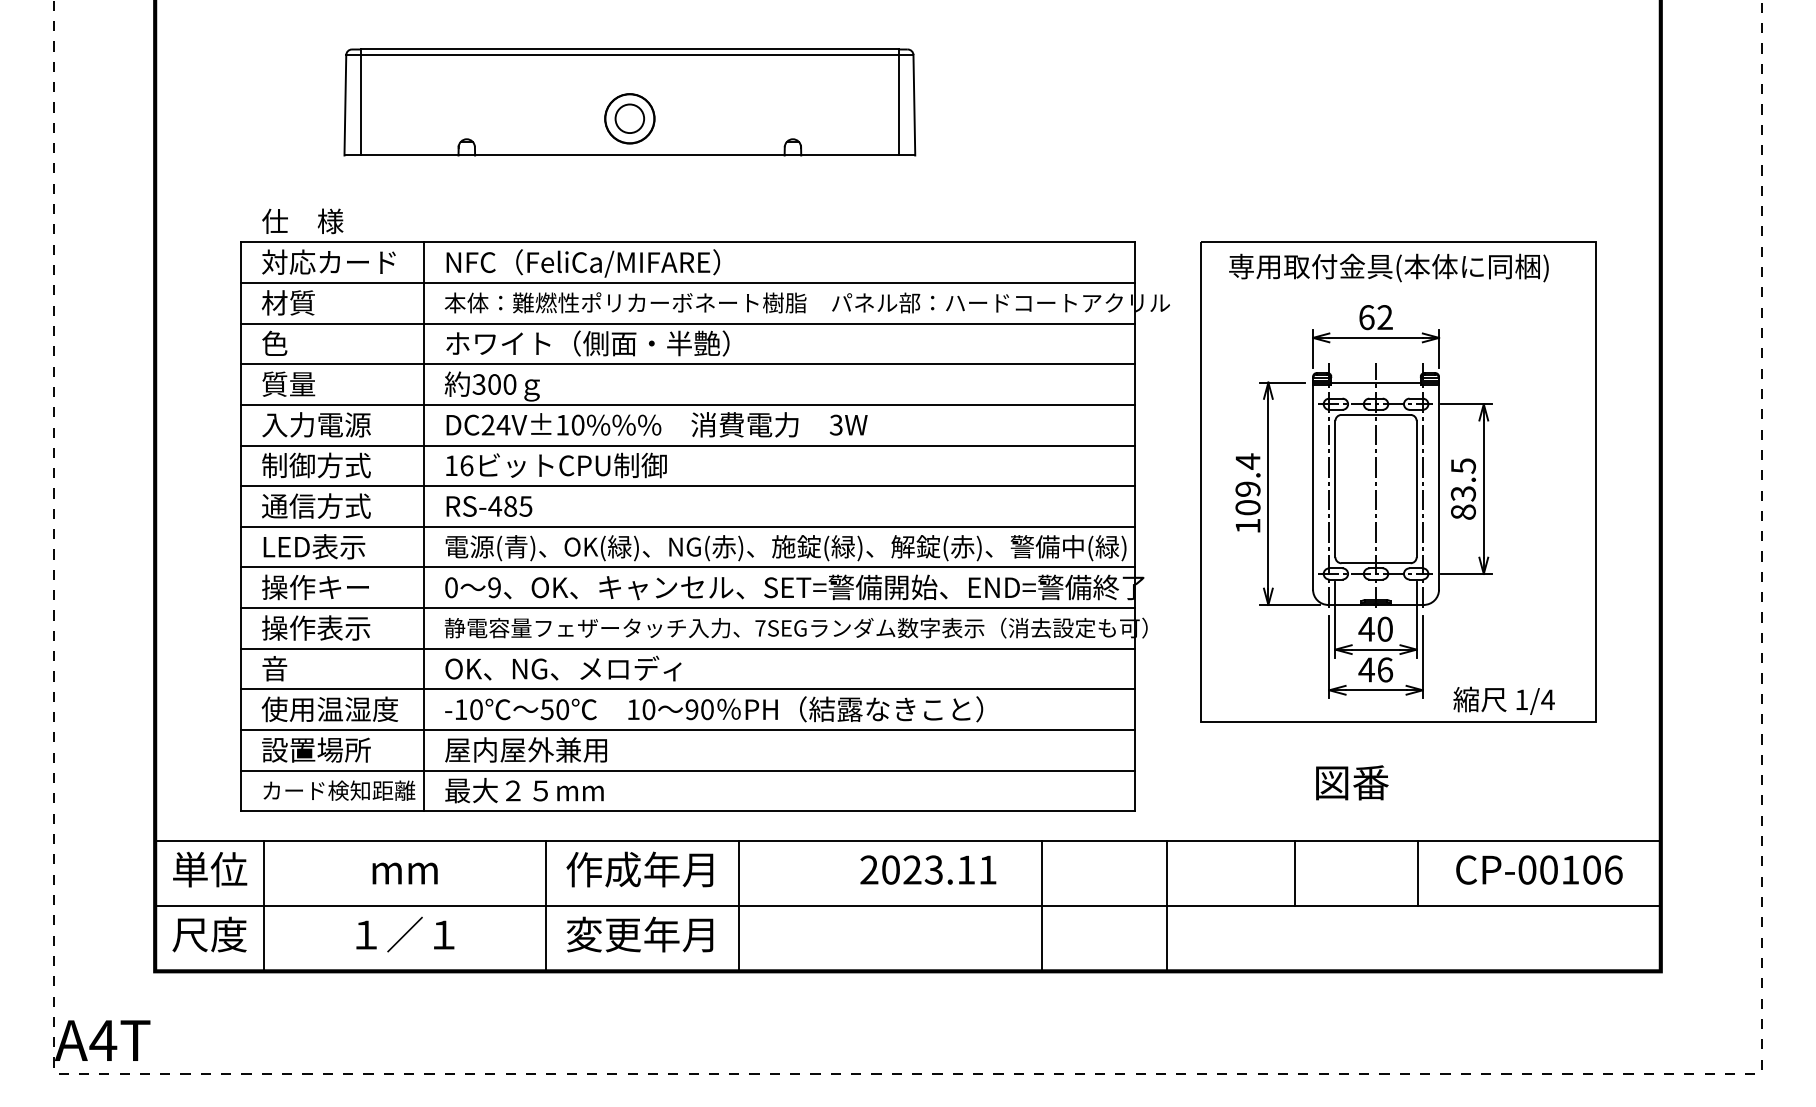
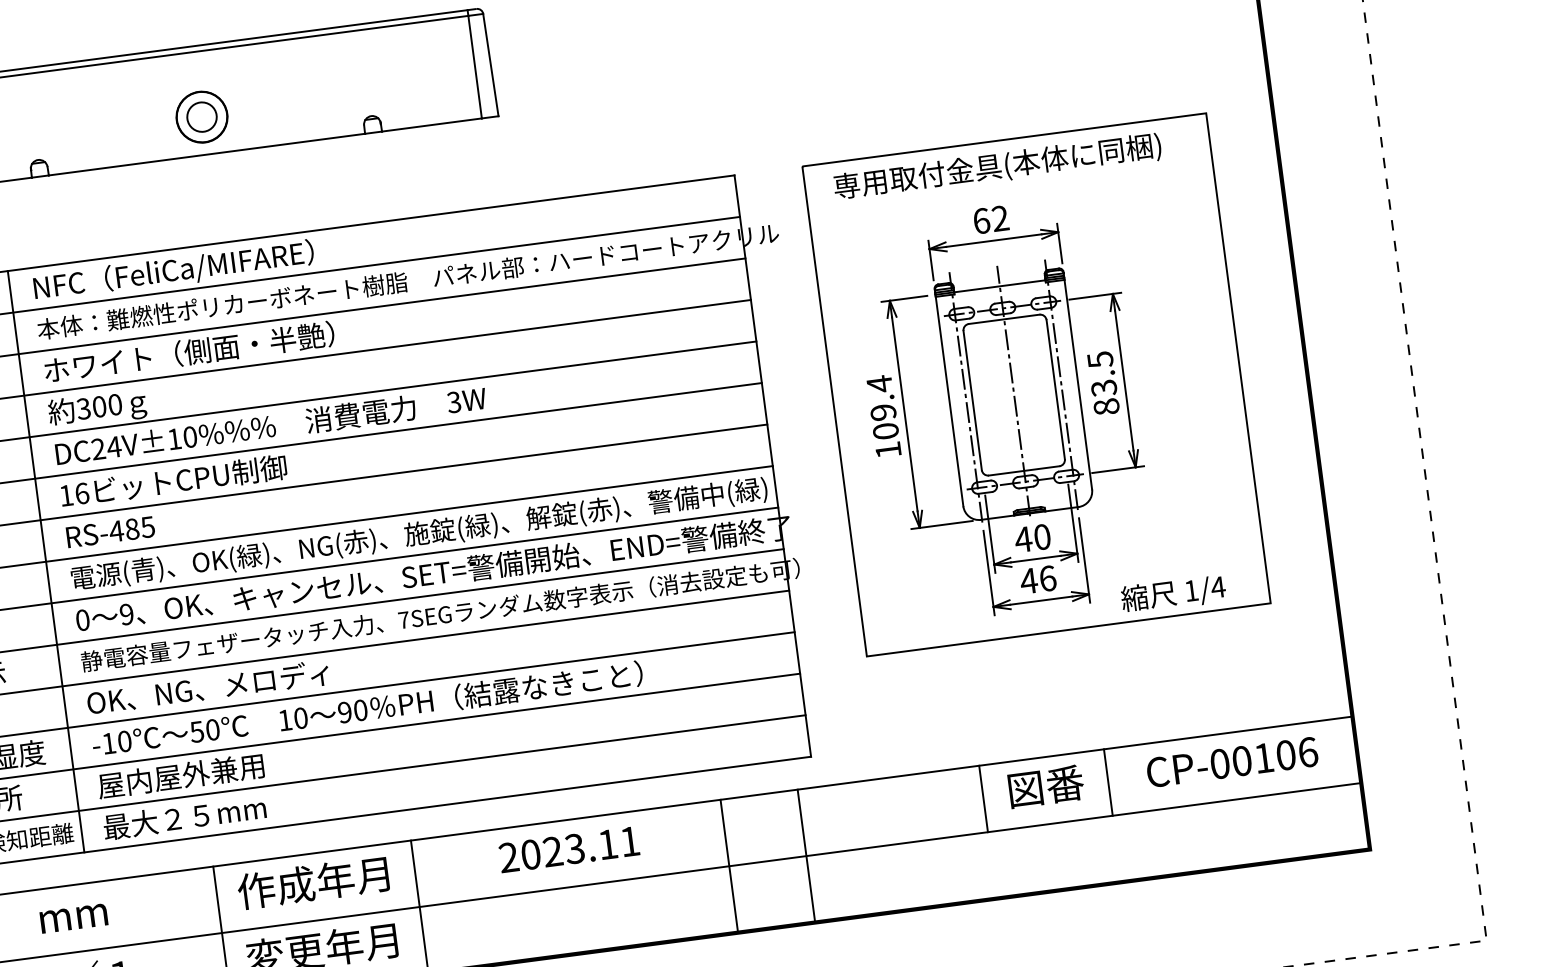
text: (1352, 782) -> (1046, 786), moved
text: (928, 869) -> (569, 849), moved
line: (1166, 906) -> (806, 856), moved

